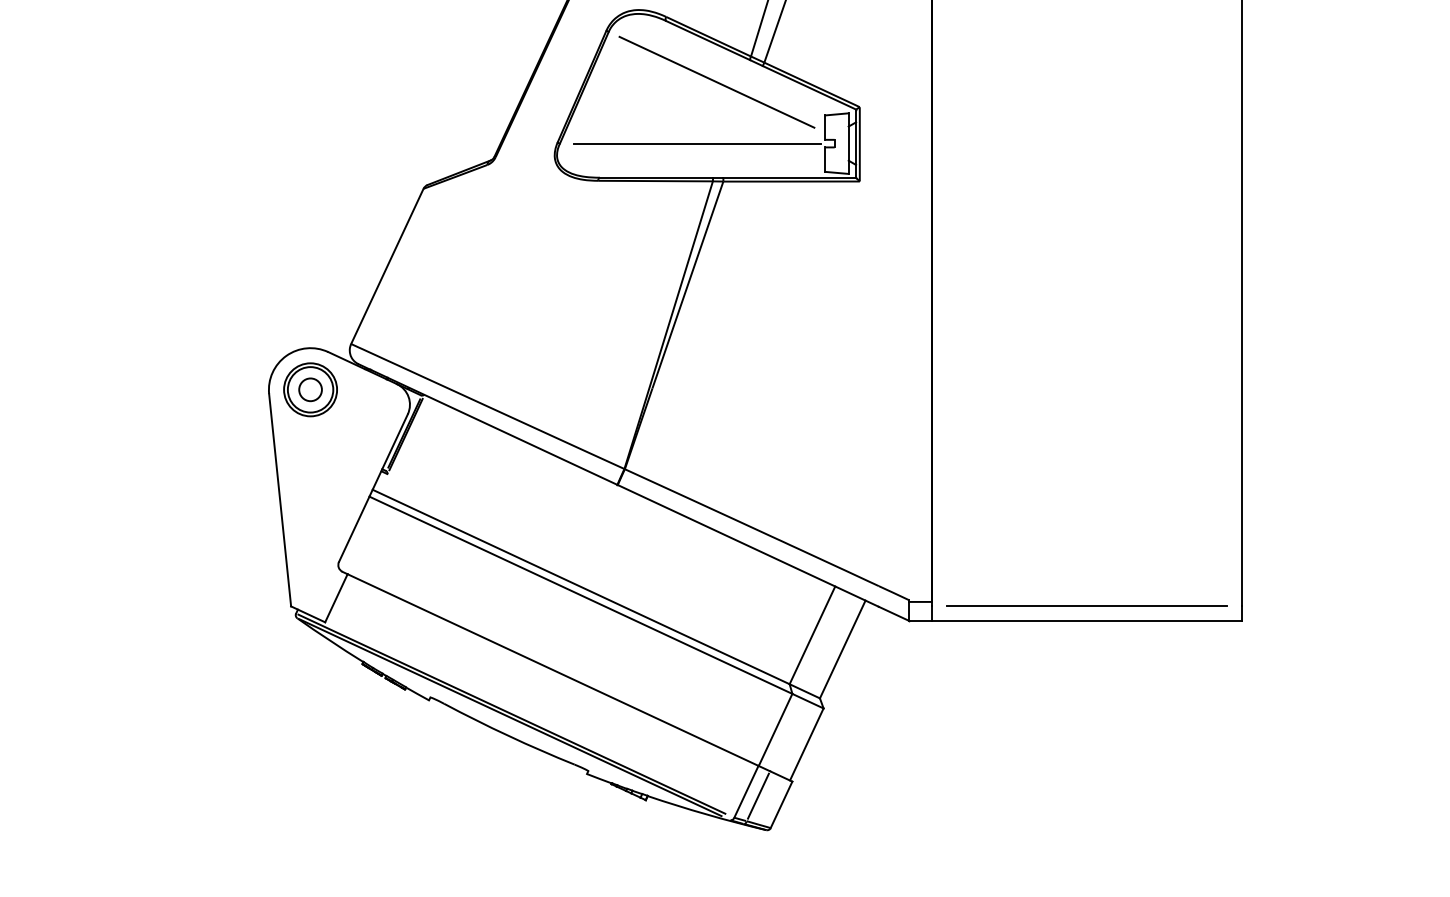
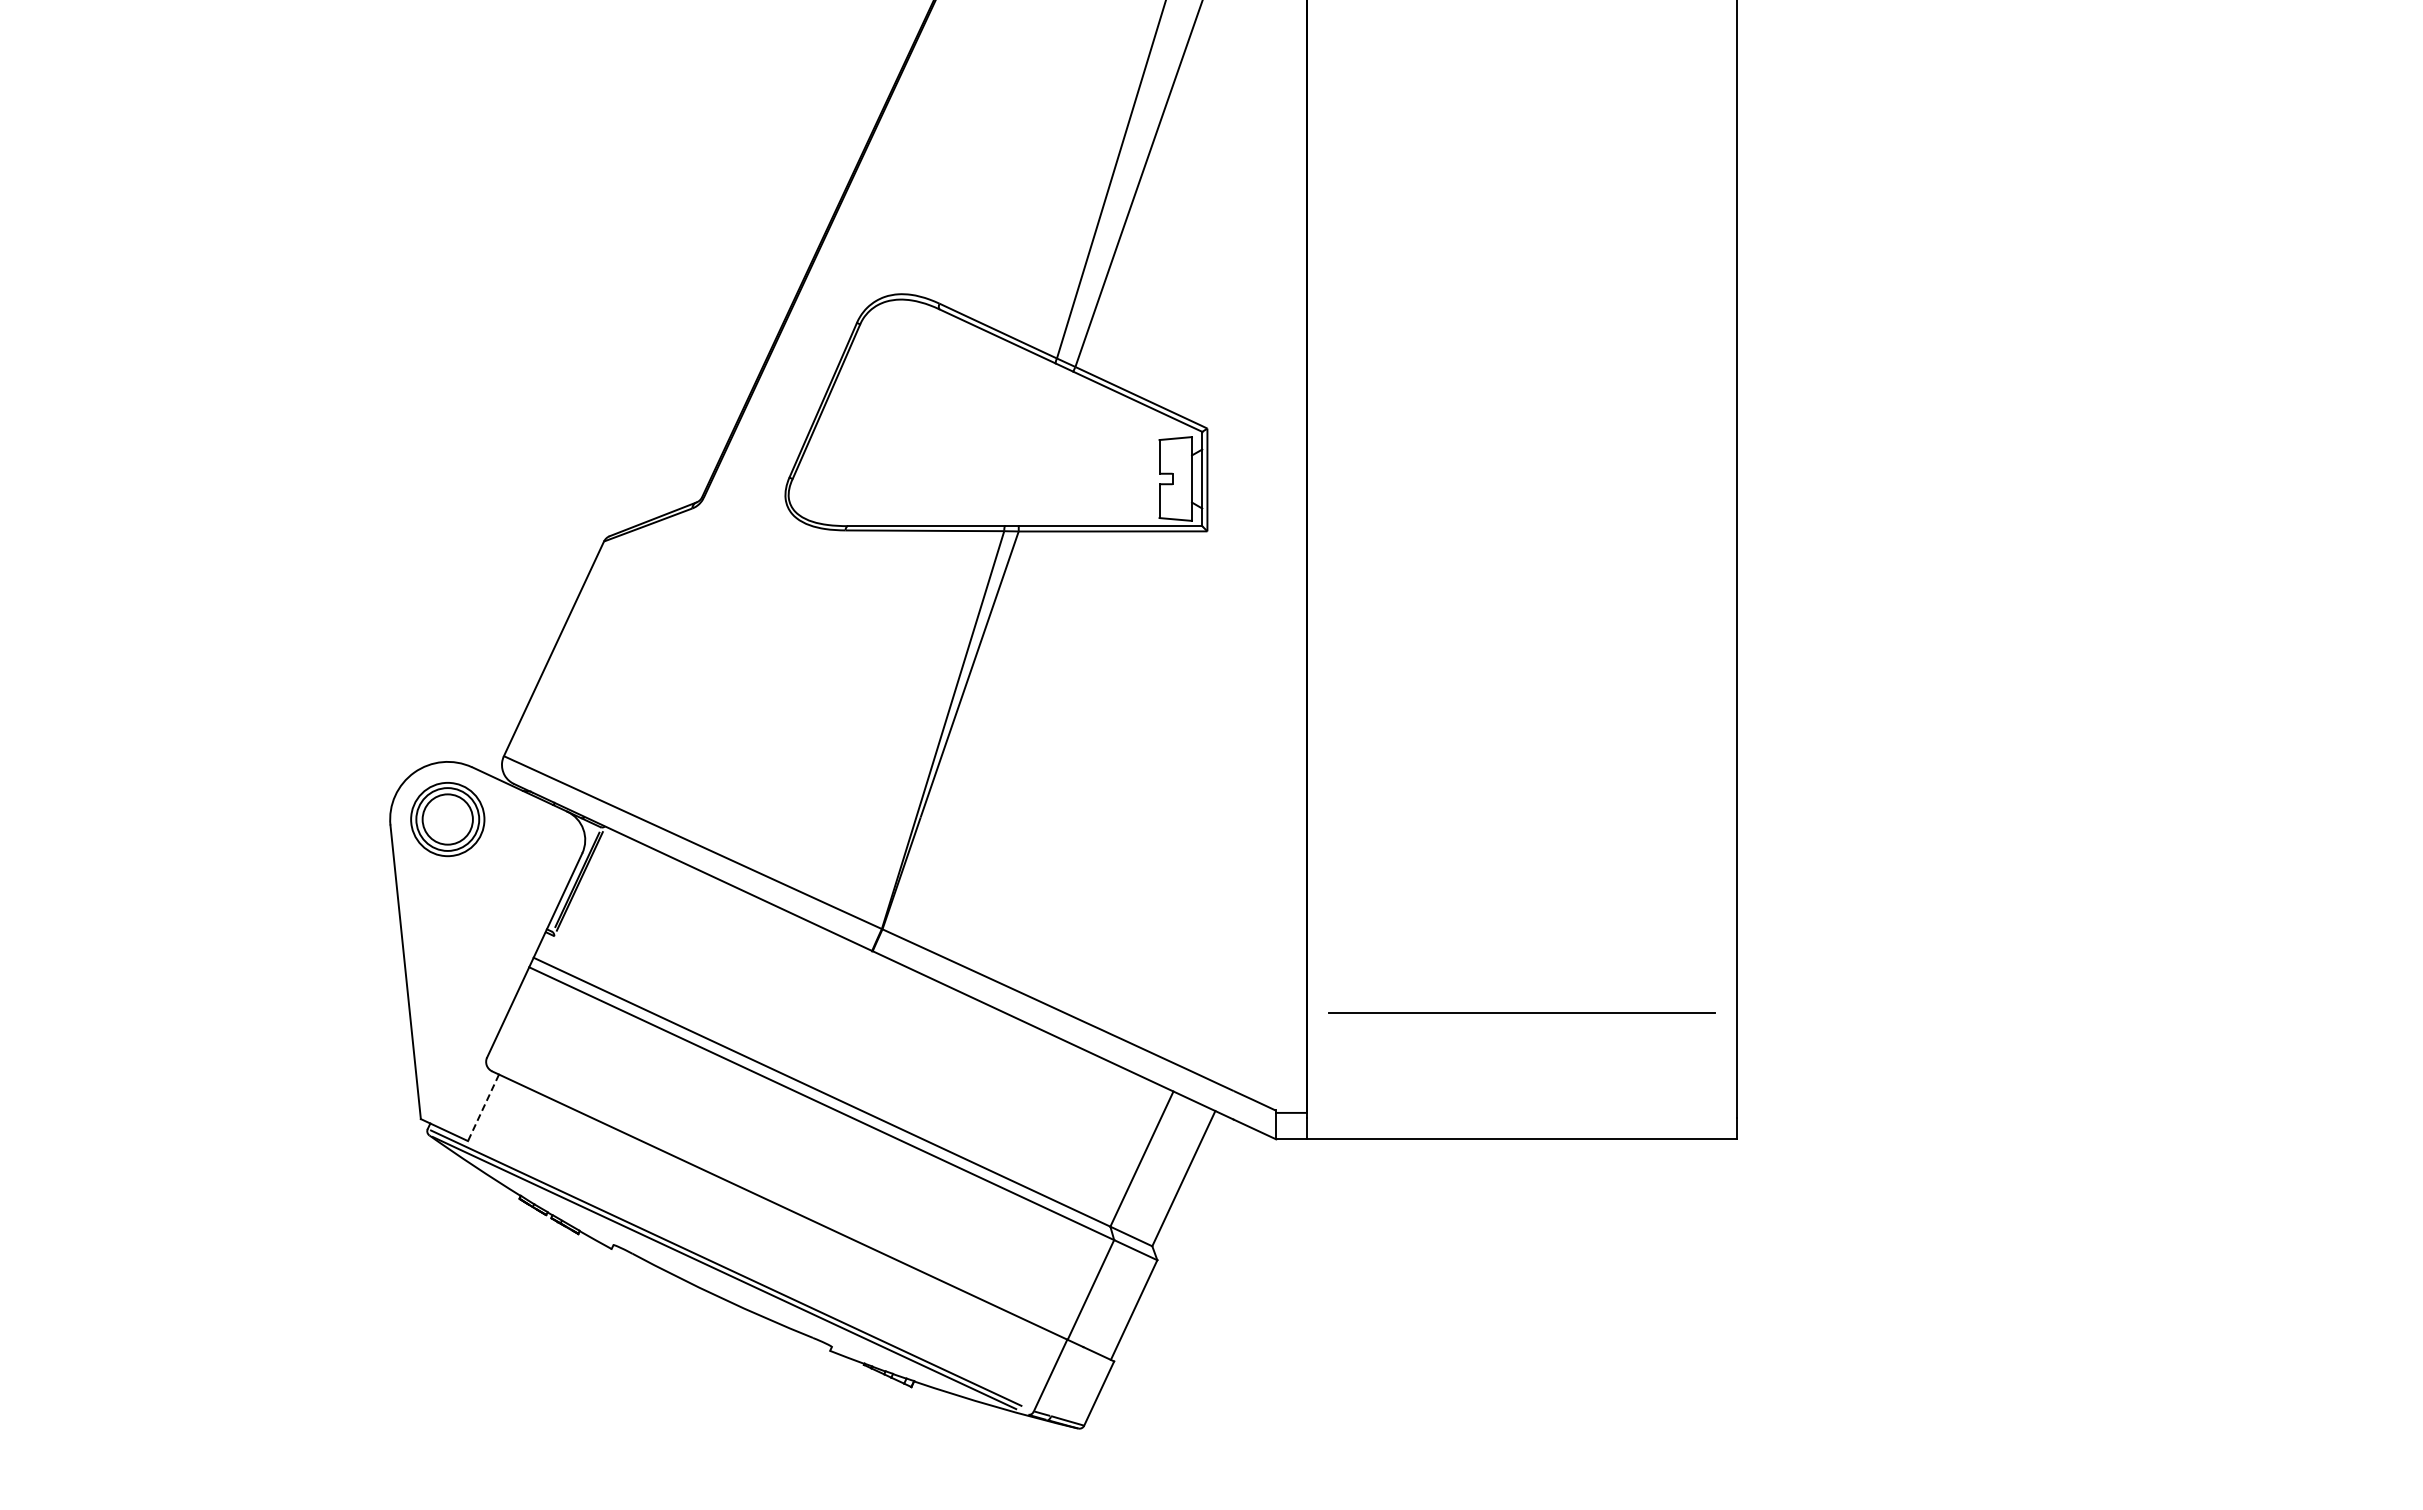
line: (716, 81) -> (1009, 393), removed
line: (697, 144) -> (982, 479), removed
circle: (310, 389) -> (447, 819), size x1.6
line: (336, 598) -> (483, 1107), solid -> dashed
line: (1086, 605) -> (1521, 1012), moved
line: (757, 796) -> (1066, 1381), removed

